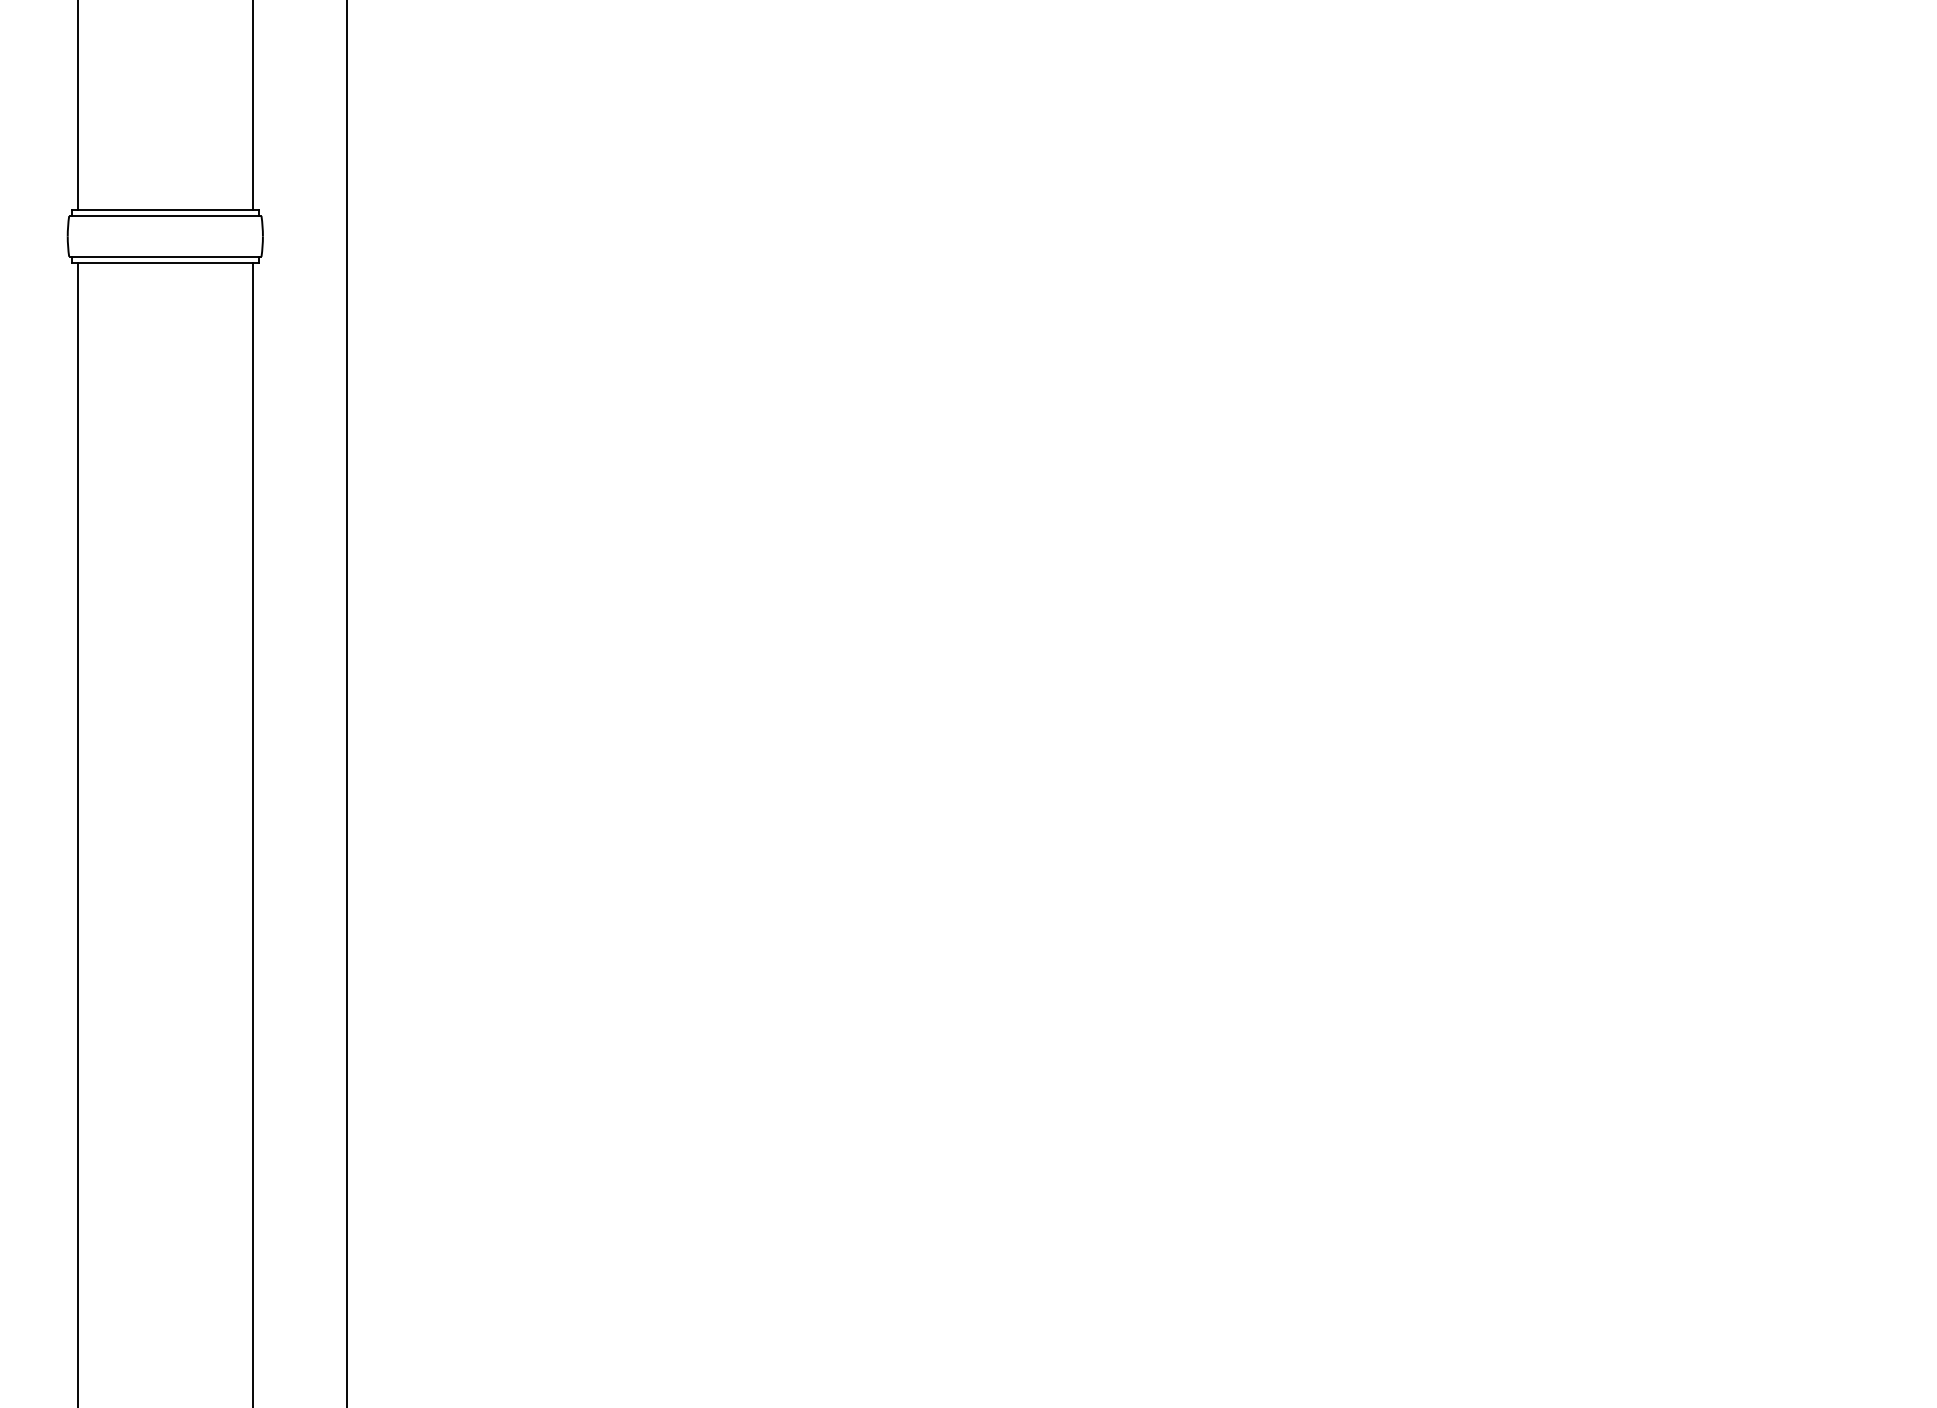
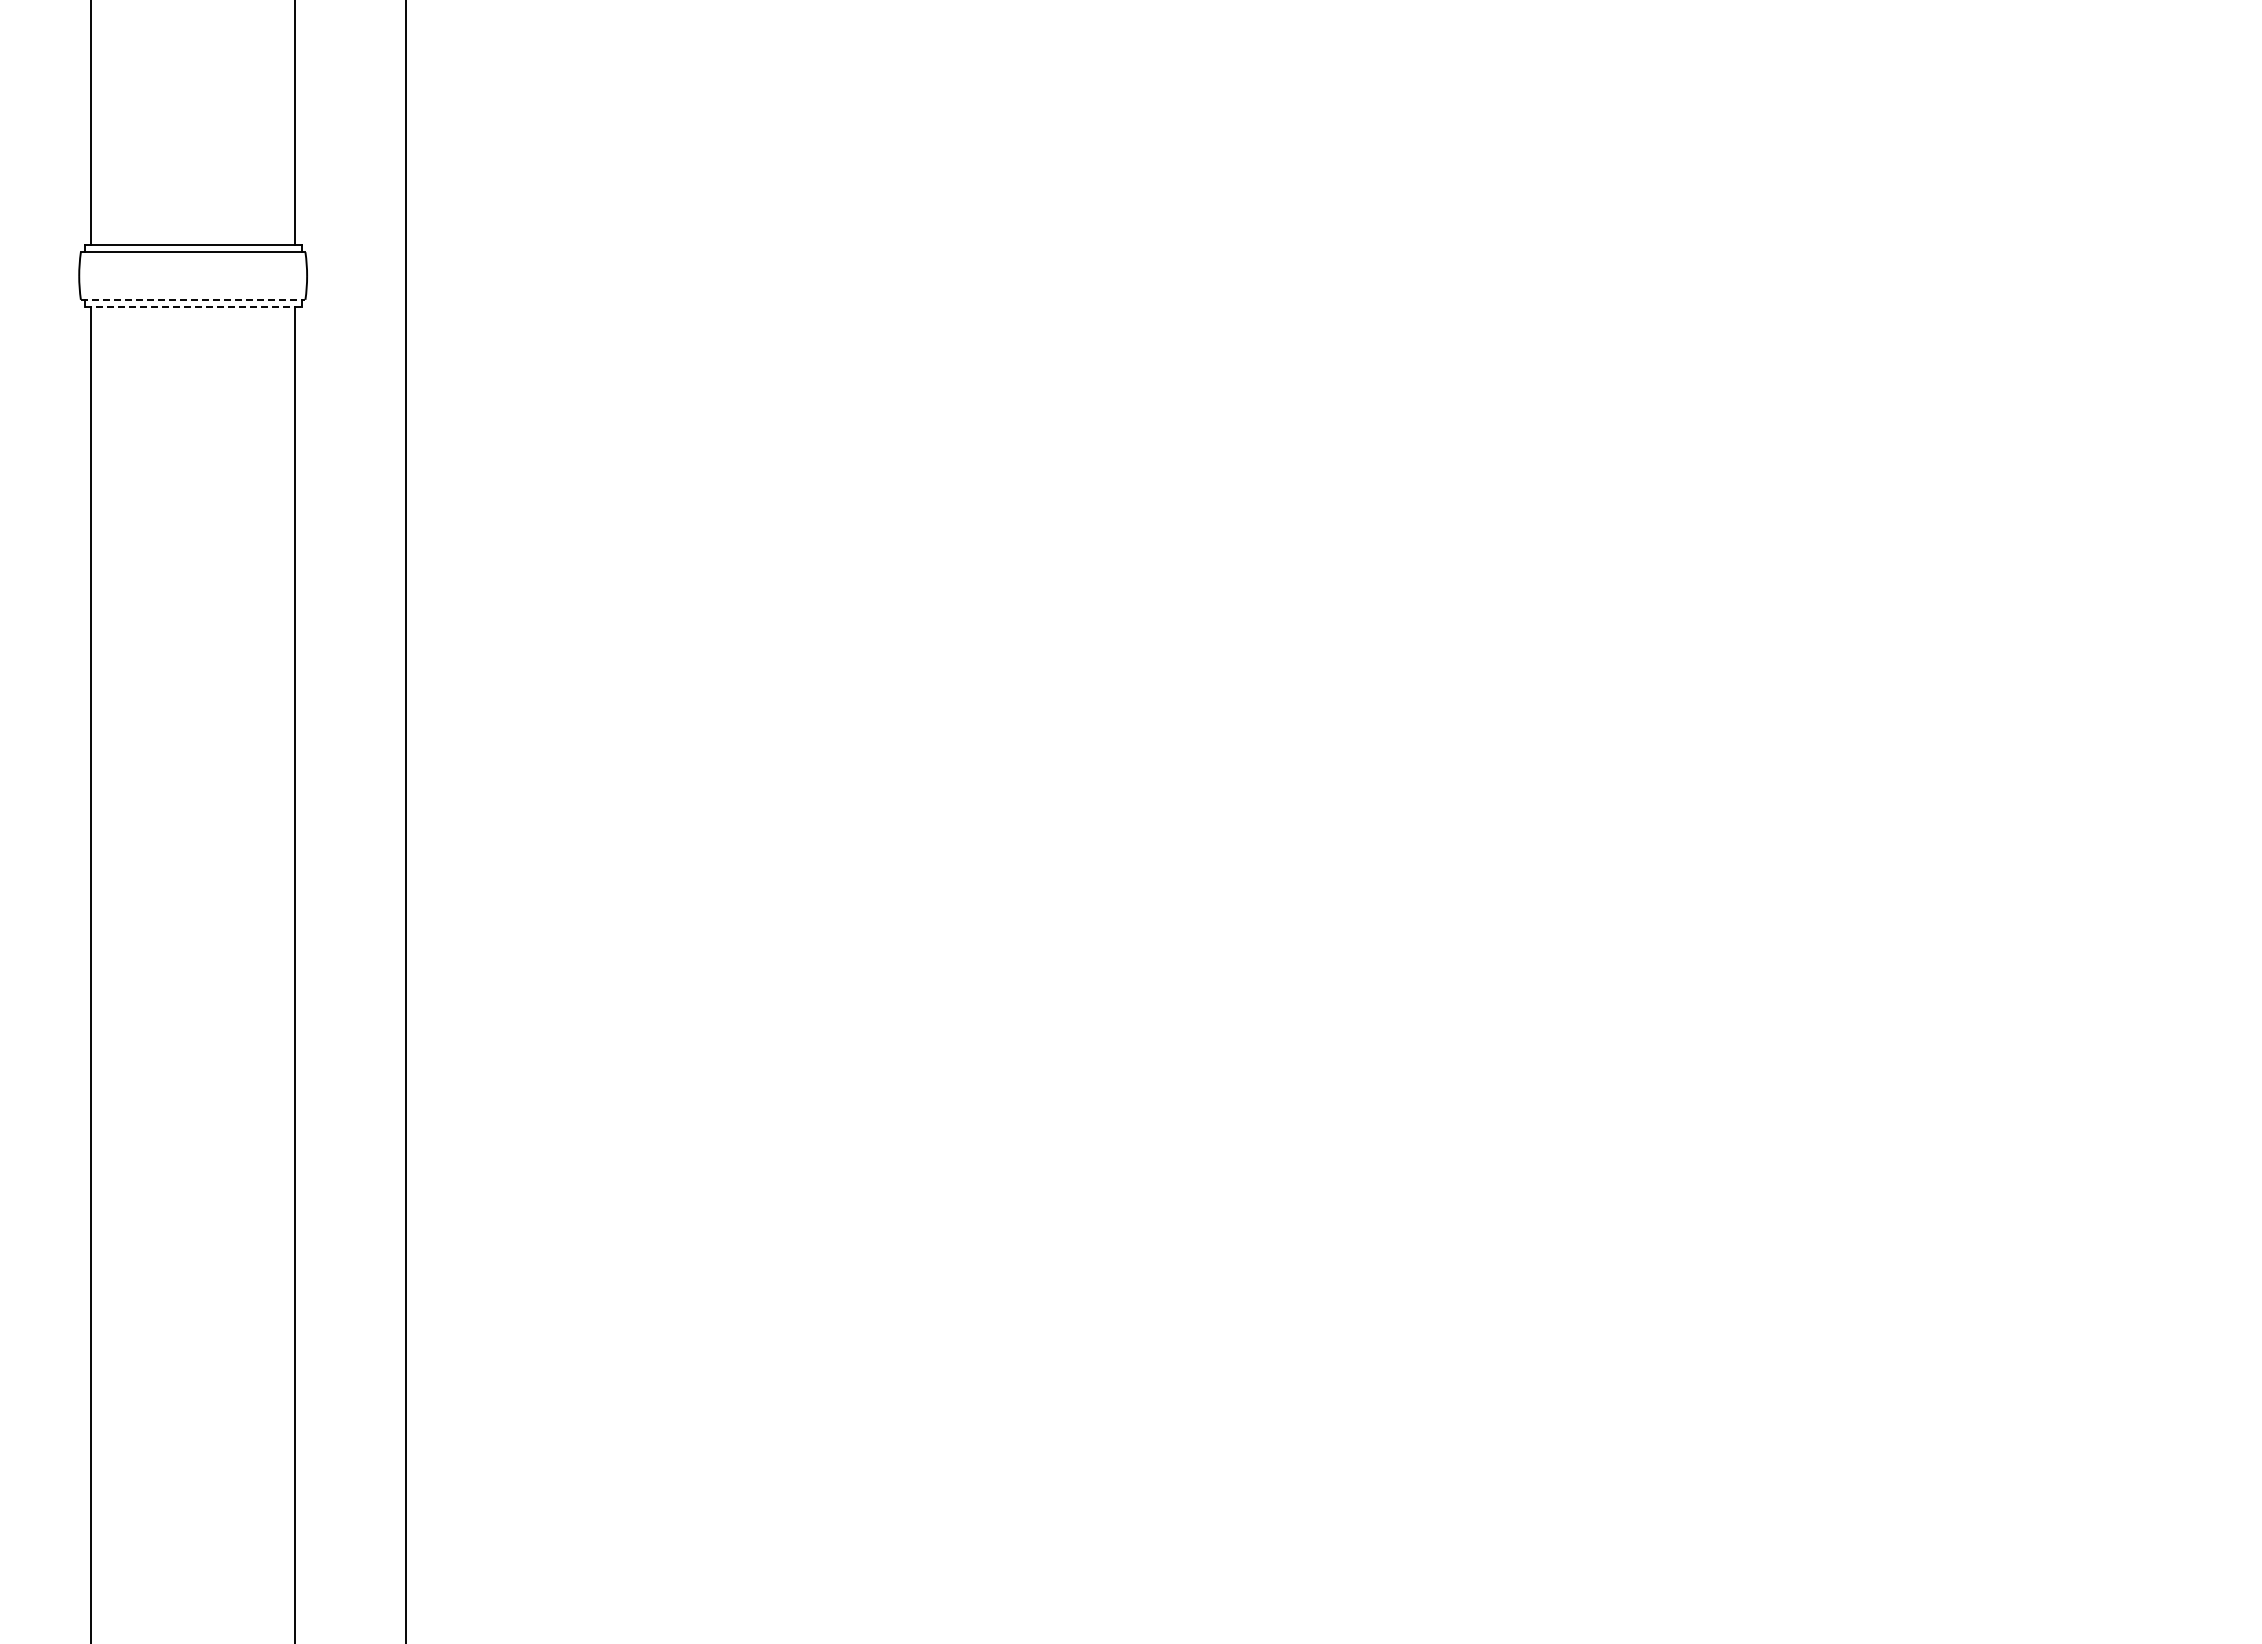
line: (165, 256) -> (193, 299), solid -> dashed
line: (165, 262) -> (193, 306), solid -> dashed

